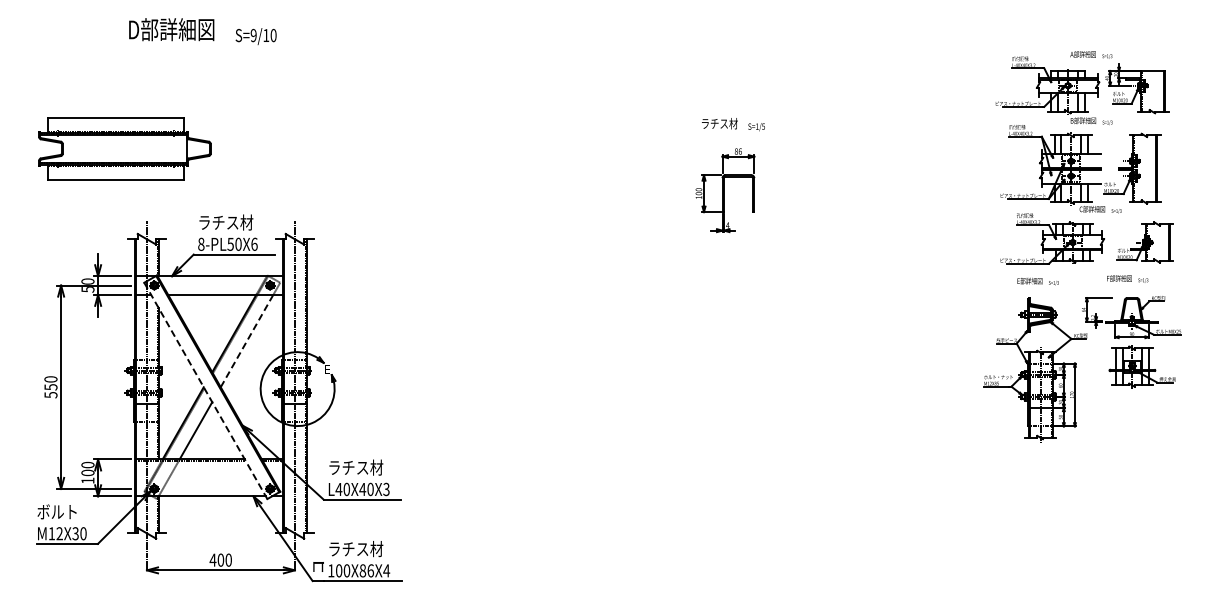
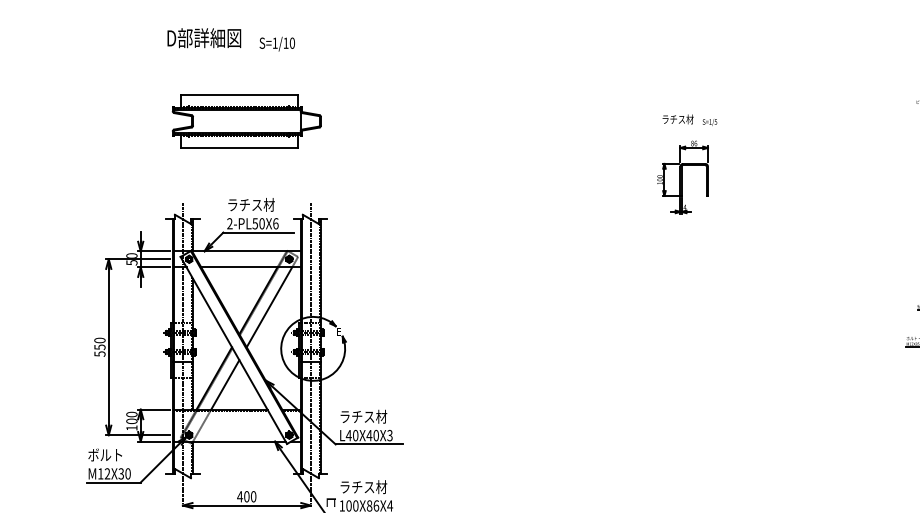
text: (253, 35) -> (275, 43), S=9/10 -> S=1/10
part: (124, 148) -> (246, 121), moved
text: (201, 243) -> (230, 223), 8-PL50X6 -> 2-PL50X6
line: (247, 340) -> (269, 306), dashed -> solid
line: (206, 391) -> (234, 350), dashed -> solid

